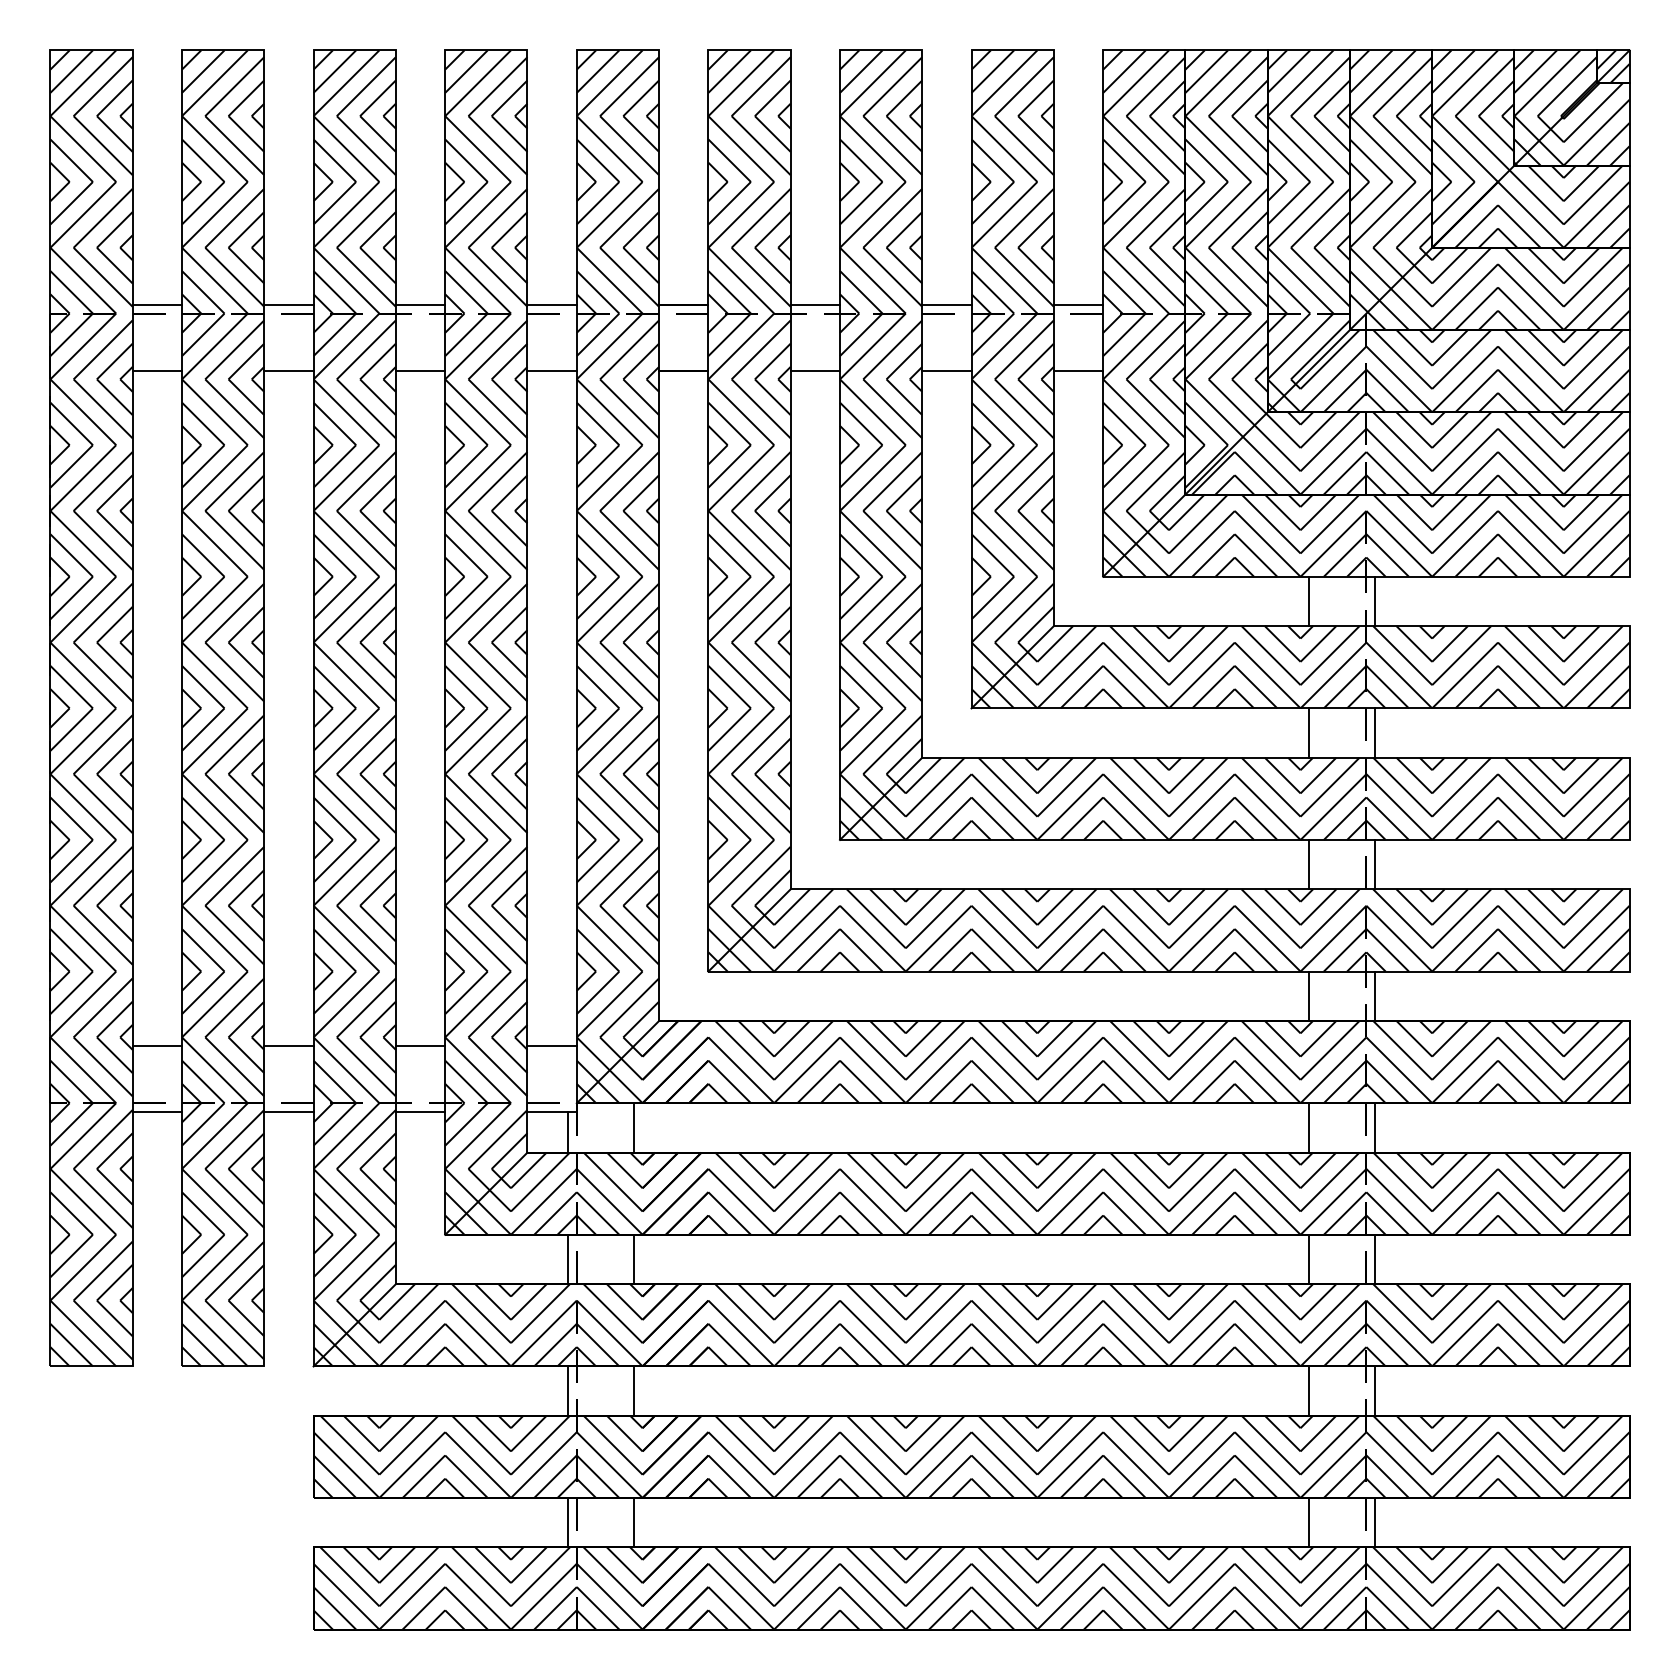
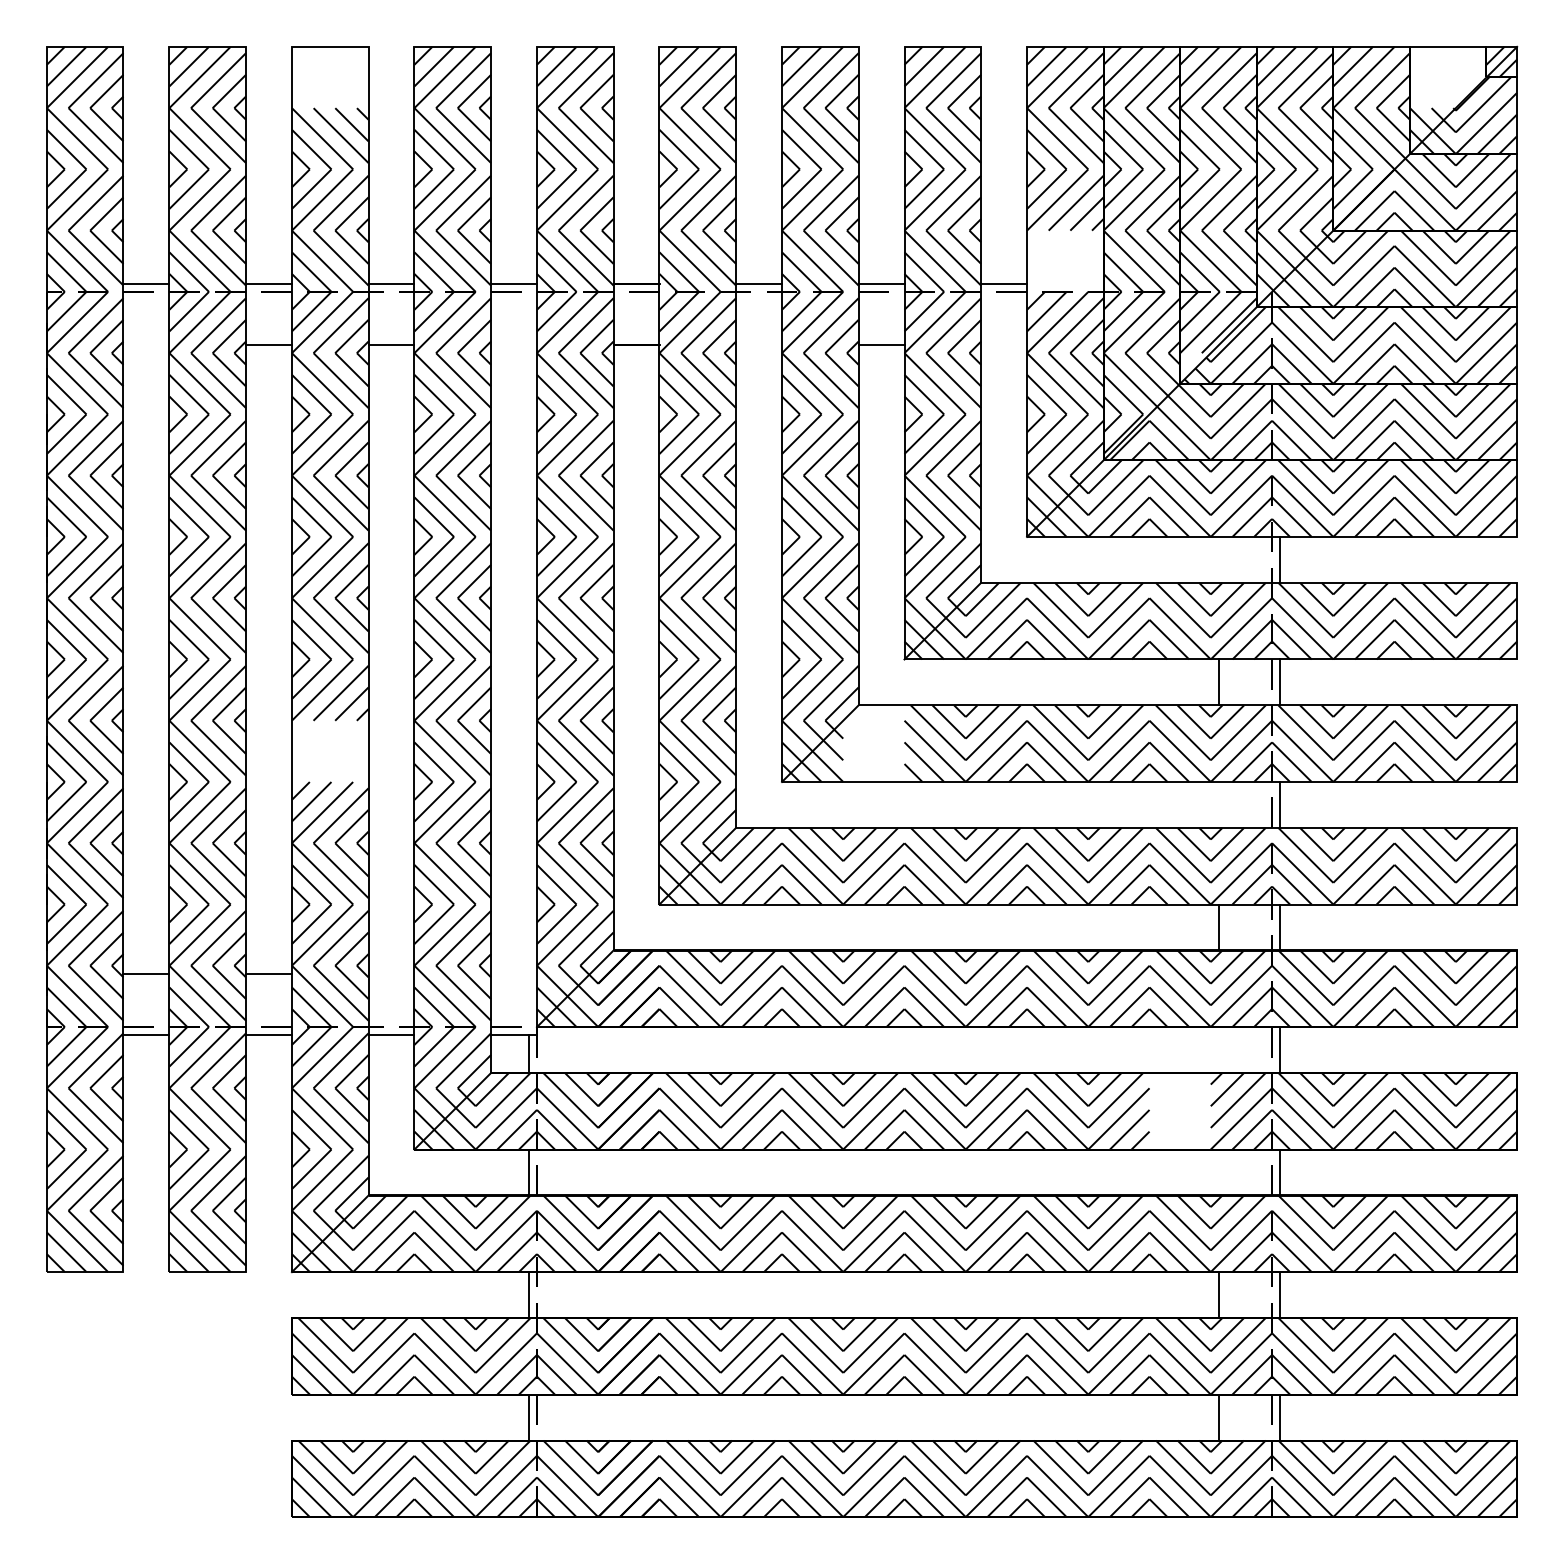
hatch: (354, 83) -> (329, 77), removed
hatch: (1555, 83) -> (1448, 77), removed
hatch: (1144, 280) -> (1065, 261), removed
line: (157, 371) -> (146, 345), removed
line: (551, 371) -> (513, 345), removed
line: (814, 371) -> (758, 345), removed
line: (1078, 371) -> (1004, 345), removed
hatch: (1281, 393) -> (1193, 366), removed
line: (1308, 601) -> (1218, 559), removed
hatch: (938, 798) -> (873, 743), removed
hatch: (354, 807) -> (329, 751), removed
line: (1308, 864) -> (1218, 804), removed
line: (420, 1045) -> (391, 973), removed
line: (551, 1045) -> (513, 973), removed
line: (634, 1127) -> (590, 1049), removed
line: (1308, 1127) -> (1218, 1049), removed
hatch: (1267, 1193) -> (1180, 1111), removed
line: (634, 1259) -> (590, 1172), removed
line: (1308, 1259) -> (1218, 1172), removed
line: (634, 1390) -> (590, 1294), removed
line: (634, 1522) -> (590, 1417), removed

